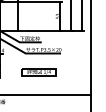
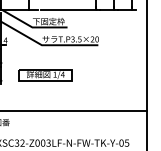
part: (38, 72) -> (44, 75), moved

